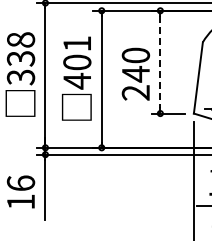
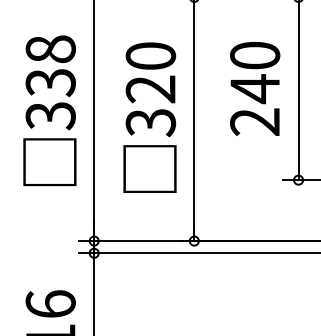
text: (77, 62) -> (151, 89), 401 -> 320
line: (160, 62) -> (298, 89), dashed -> solid
text: (135, 73) -> (254, 87), moved

